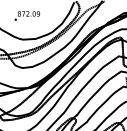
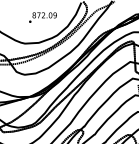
text: (26, 15) -> (42, 17), moved

